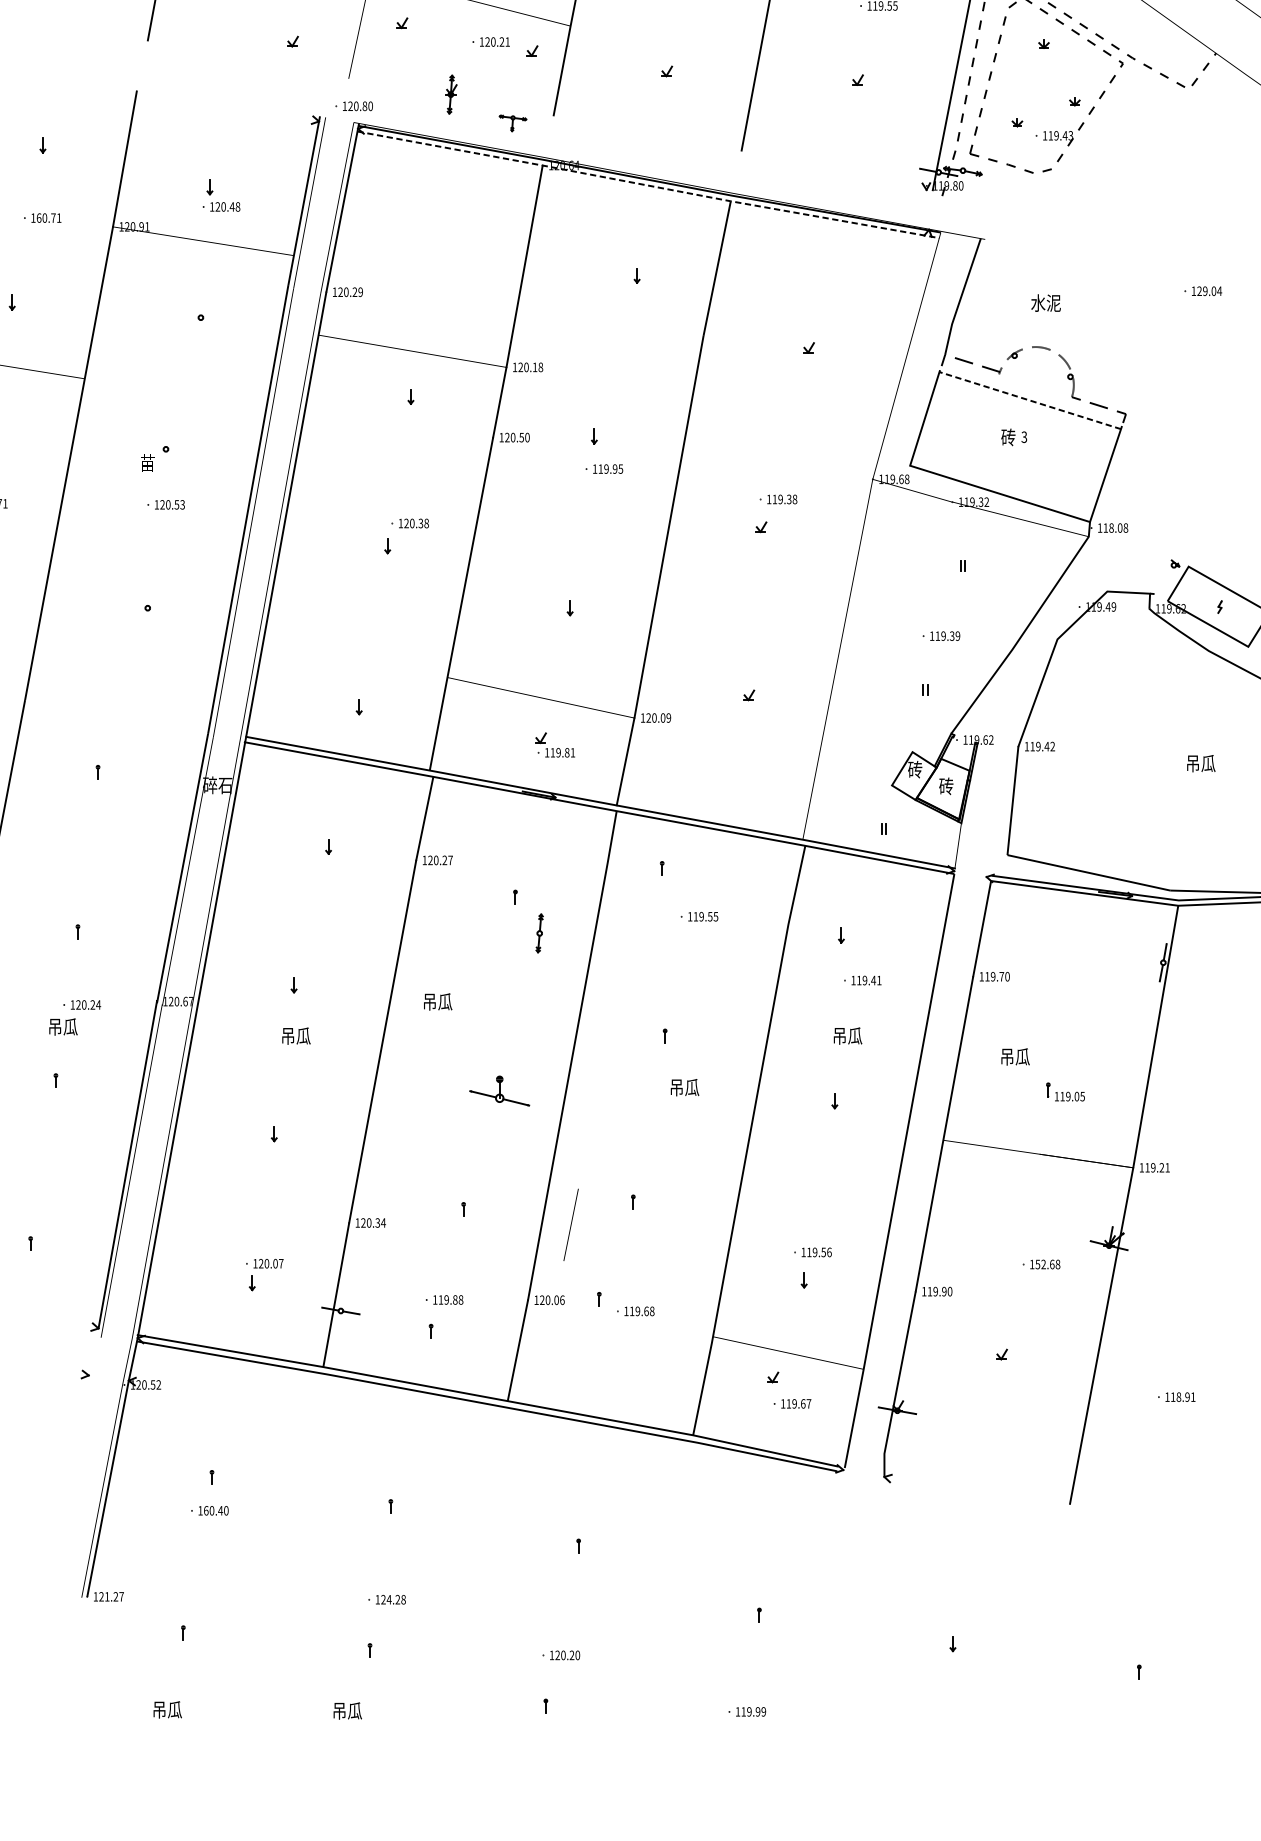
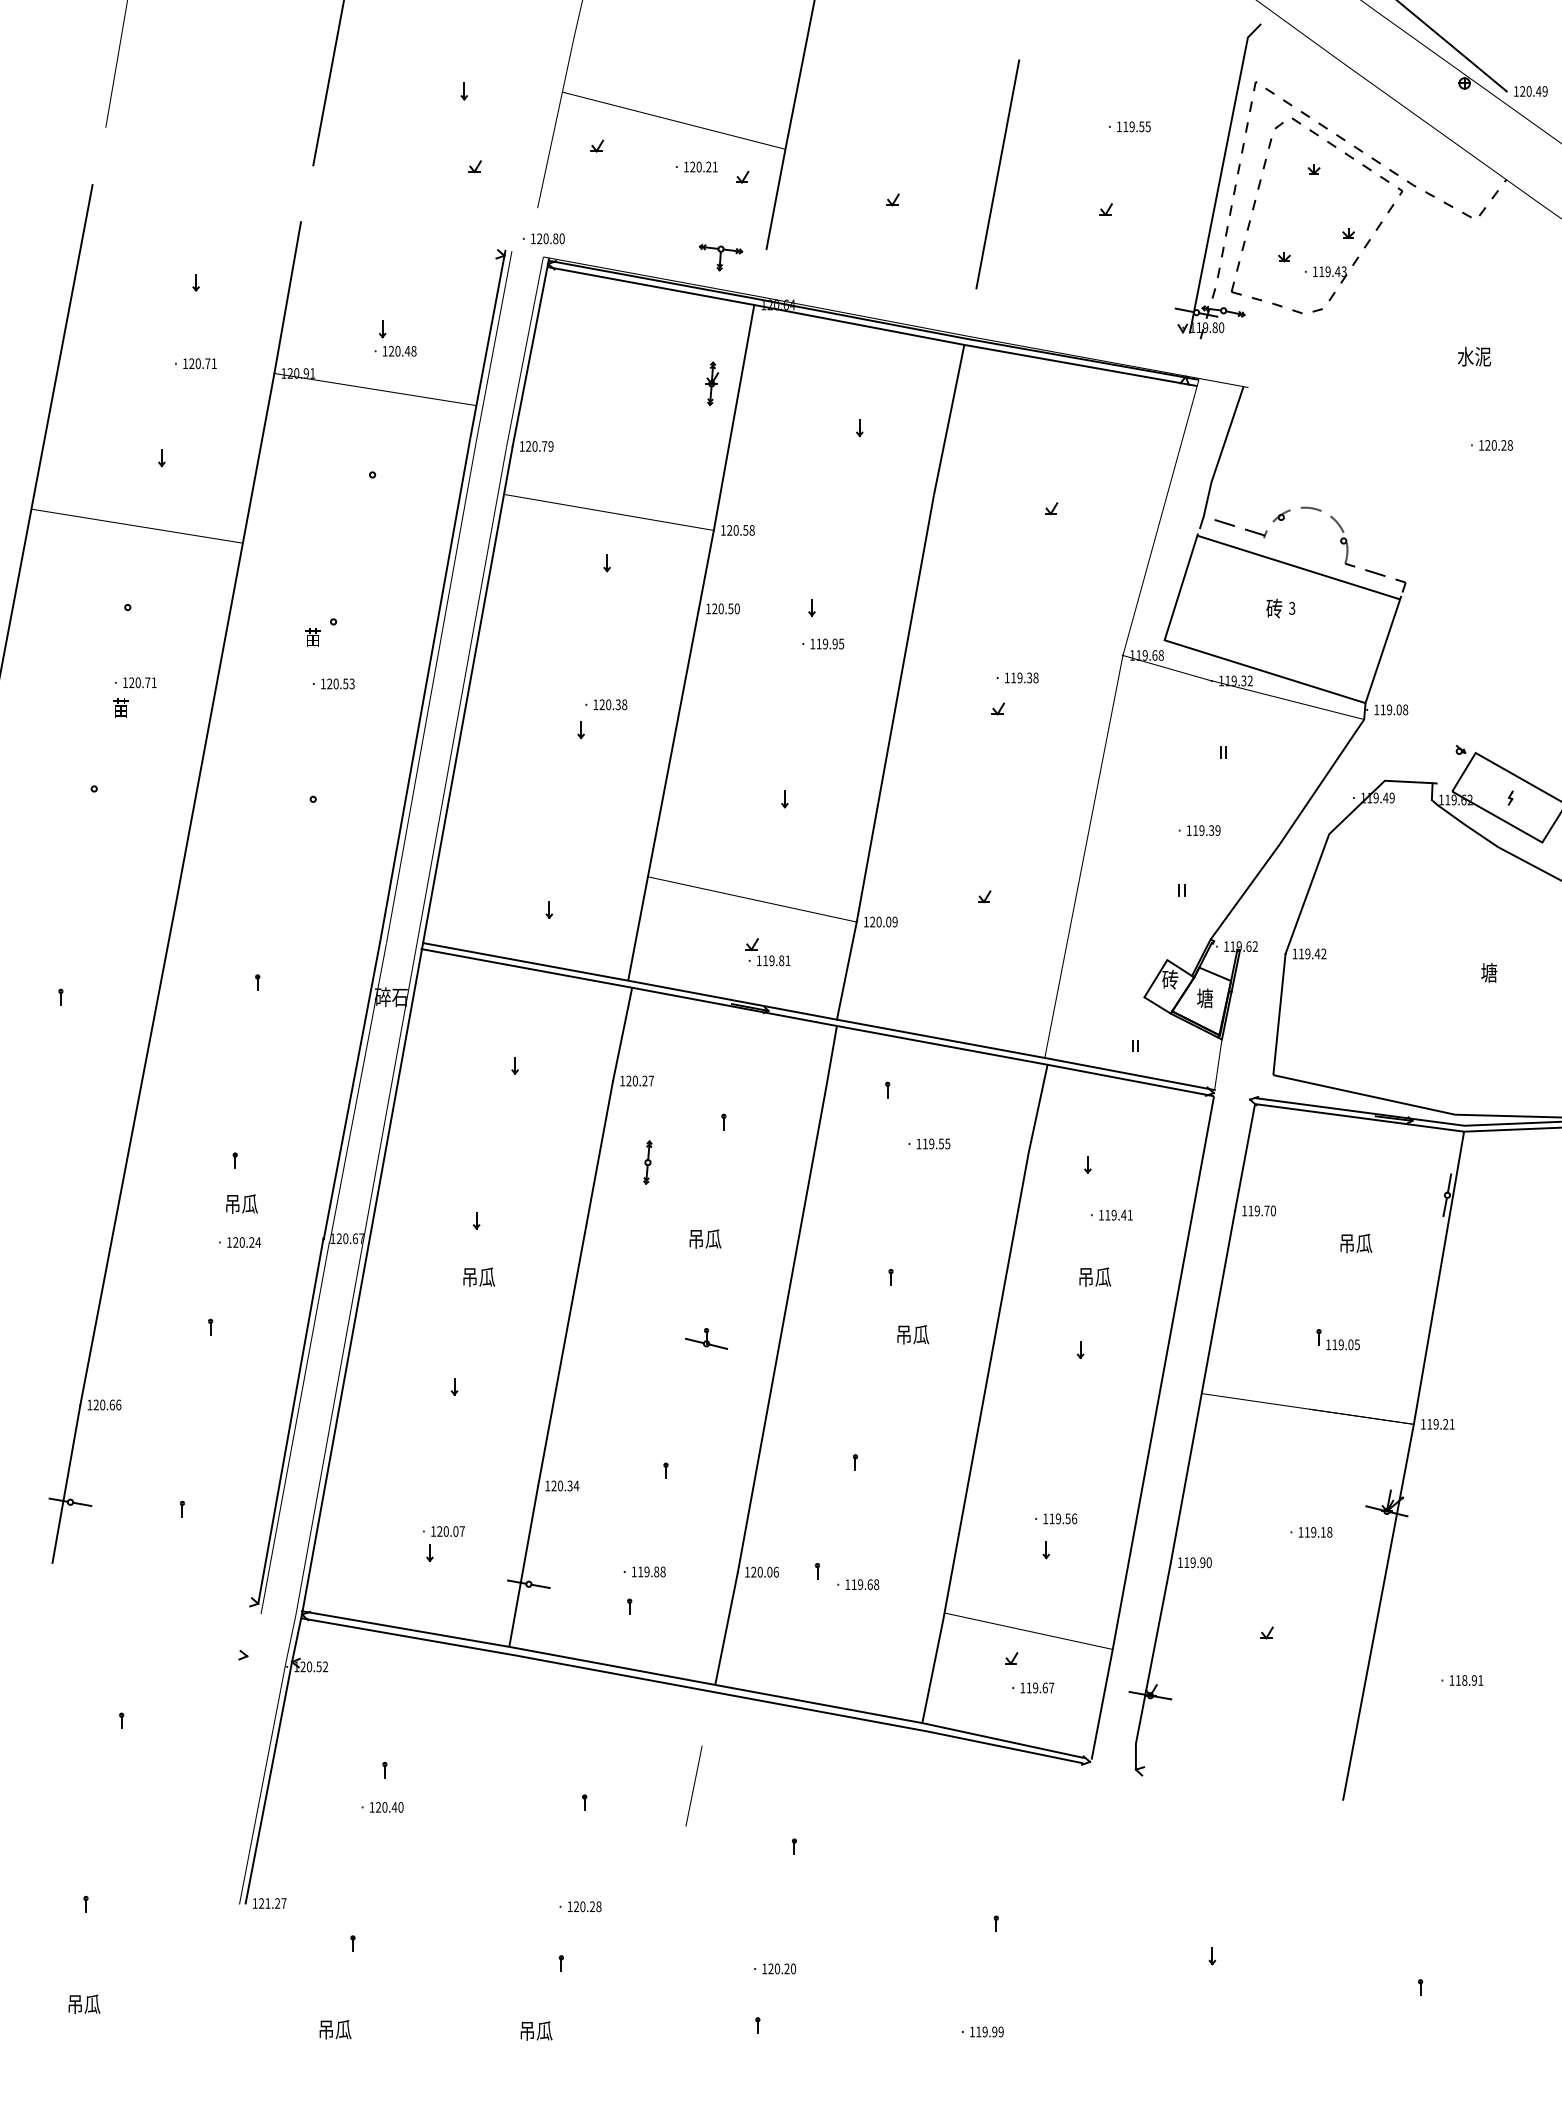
part: (451, 94) -> (712, 383), moved
part: (513, 123) -> (721, 257), size x1.43
line: (648, 185) -> (872, 327), dashed -> solid
text: (38, 217) -> (191, 363), 160.71 -> 120.71
text: (1212, 291) -> (1502, 445), 129.04 -> 120.28
text: (354, 292) -> (544, 446), 120.29 -> 120.79
text: (1046, 302) -> (1474, 356), moved
text: (534, 367) -> (745, 530), 120.18 -> 120.58
line: (1030, 400) -> (1298, 567), dashed -> solid
text: (1111, 527) -> (1389, 709), 118.08 -> 119.08
text: (1201, 763) -> (1489, 972), 吊瓜 -> 塘
text: (946, 786) -> (1205, 998), 砖 -> 塘
part: (539, 933) -> (647, 1162), moved
text: (438, 1001) -> (705, 1238), moved
text: (62, 1026) -> (241, 1203), moved
text: (1015, 1056) -> (1356, 1243), moved
part: (499, 1090) -> (706, 1338), size x0.62
line: (570, 1224) -> (693, 1785), moved
text: (1045, 1264) -> (1315, 1532), 152.68 -> 119.18
text: (206, 1510) -> (378, 1807), 160.40 -> 120.40
text: (388, 1599) -> (582, 1906), 124.28 -> 120.28

